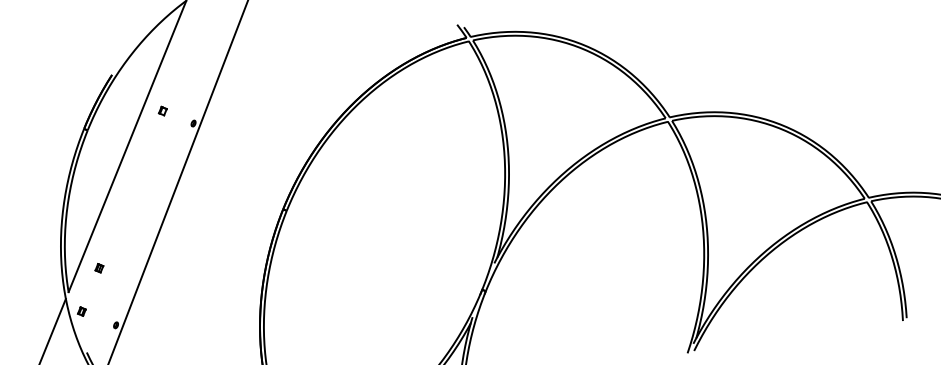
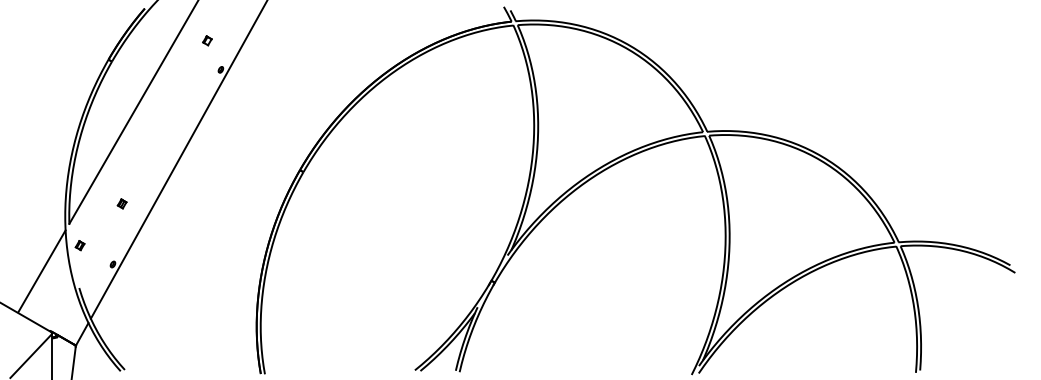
part: (162, 110) -> (207, 40), moved
part: (98, 267) -> (121, 203), moved

